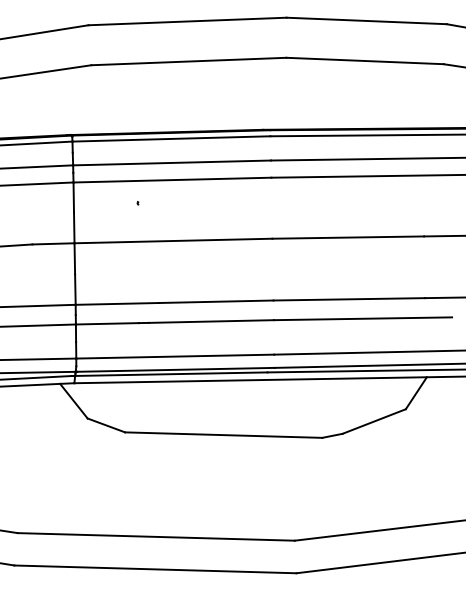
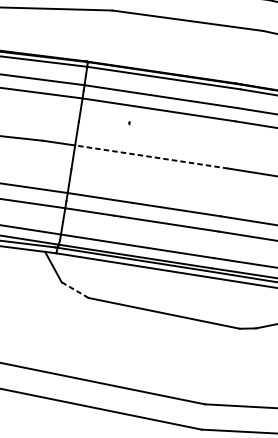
line: (173, 241) -> (151, 157), solid -> dashed
line: (106, 425) -> (75, 290), solid -> dashed

